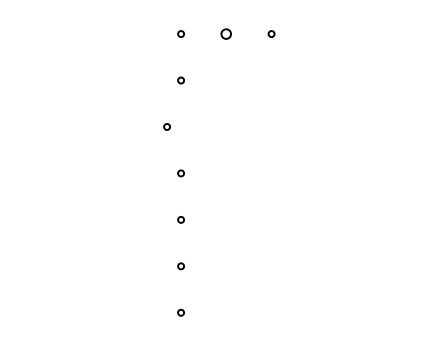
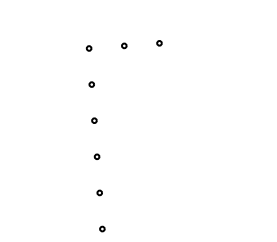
circle: (226, 33) -> (124, 45), size x0.62
circle: (166, 126) -> (93, 120), moved

